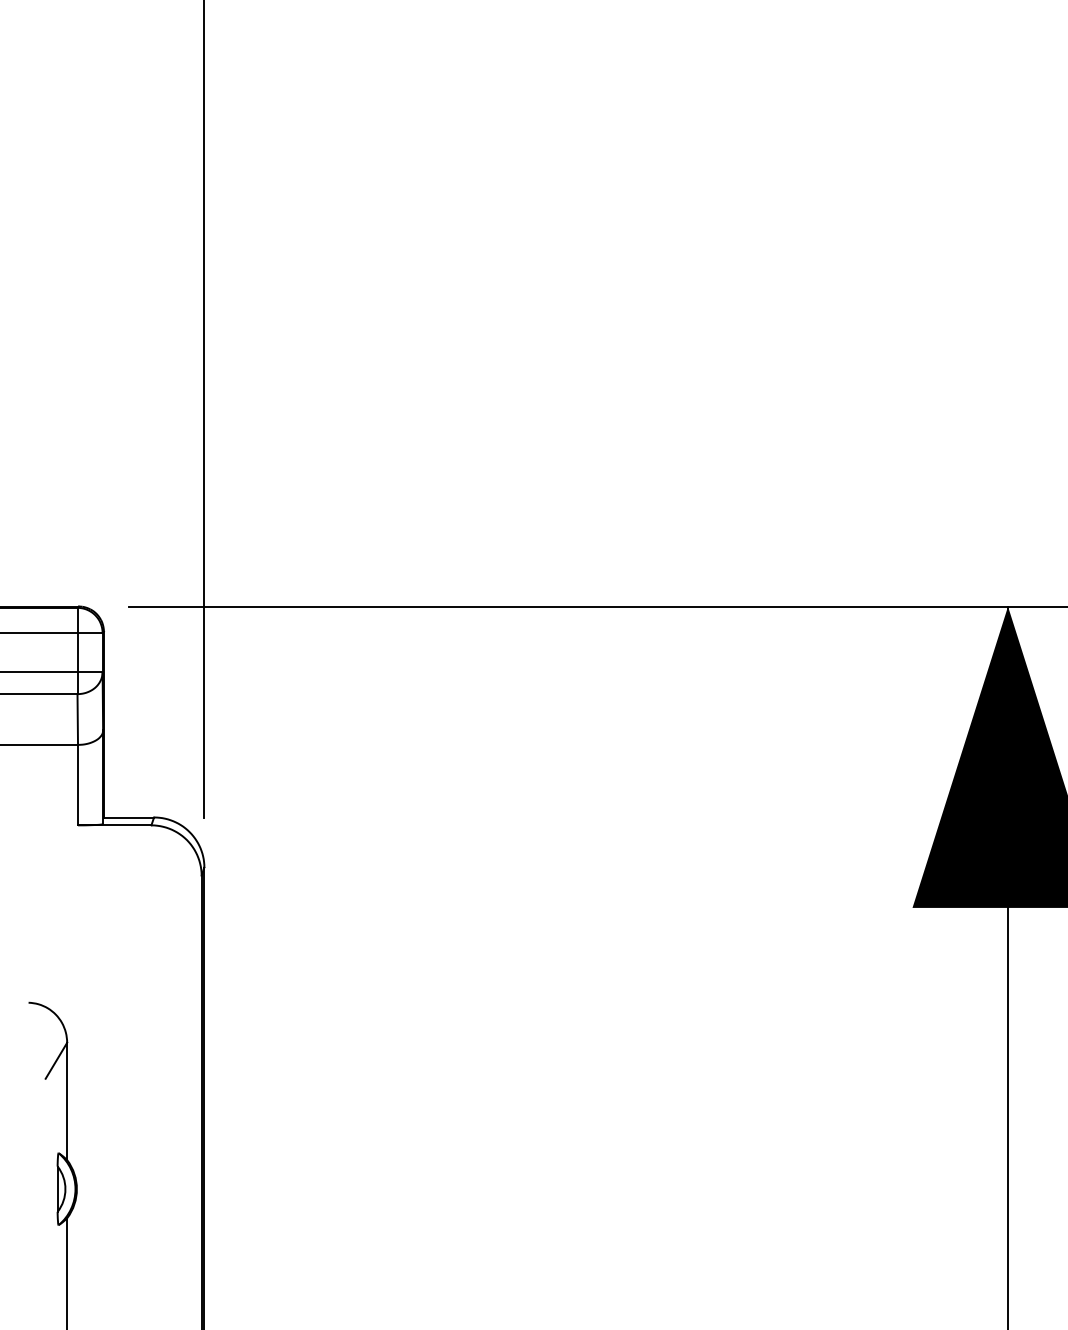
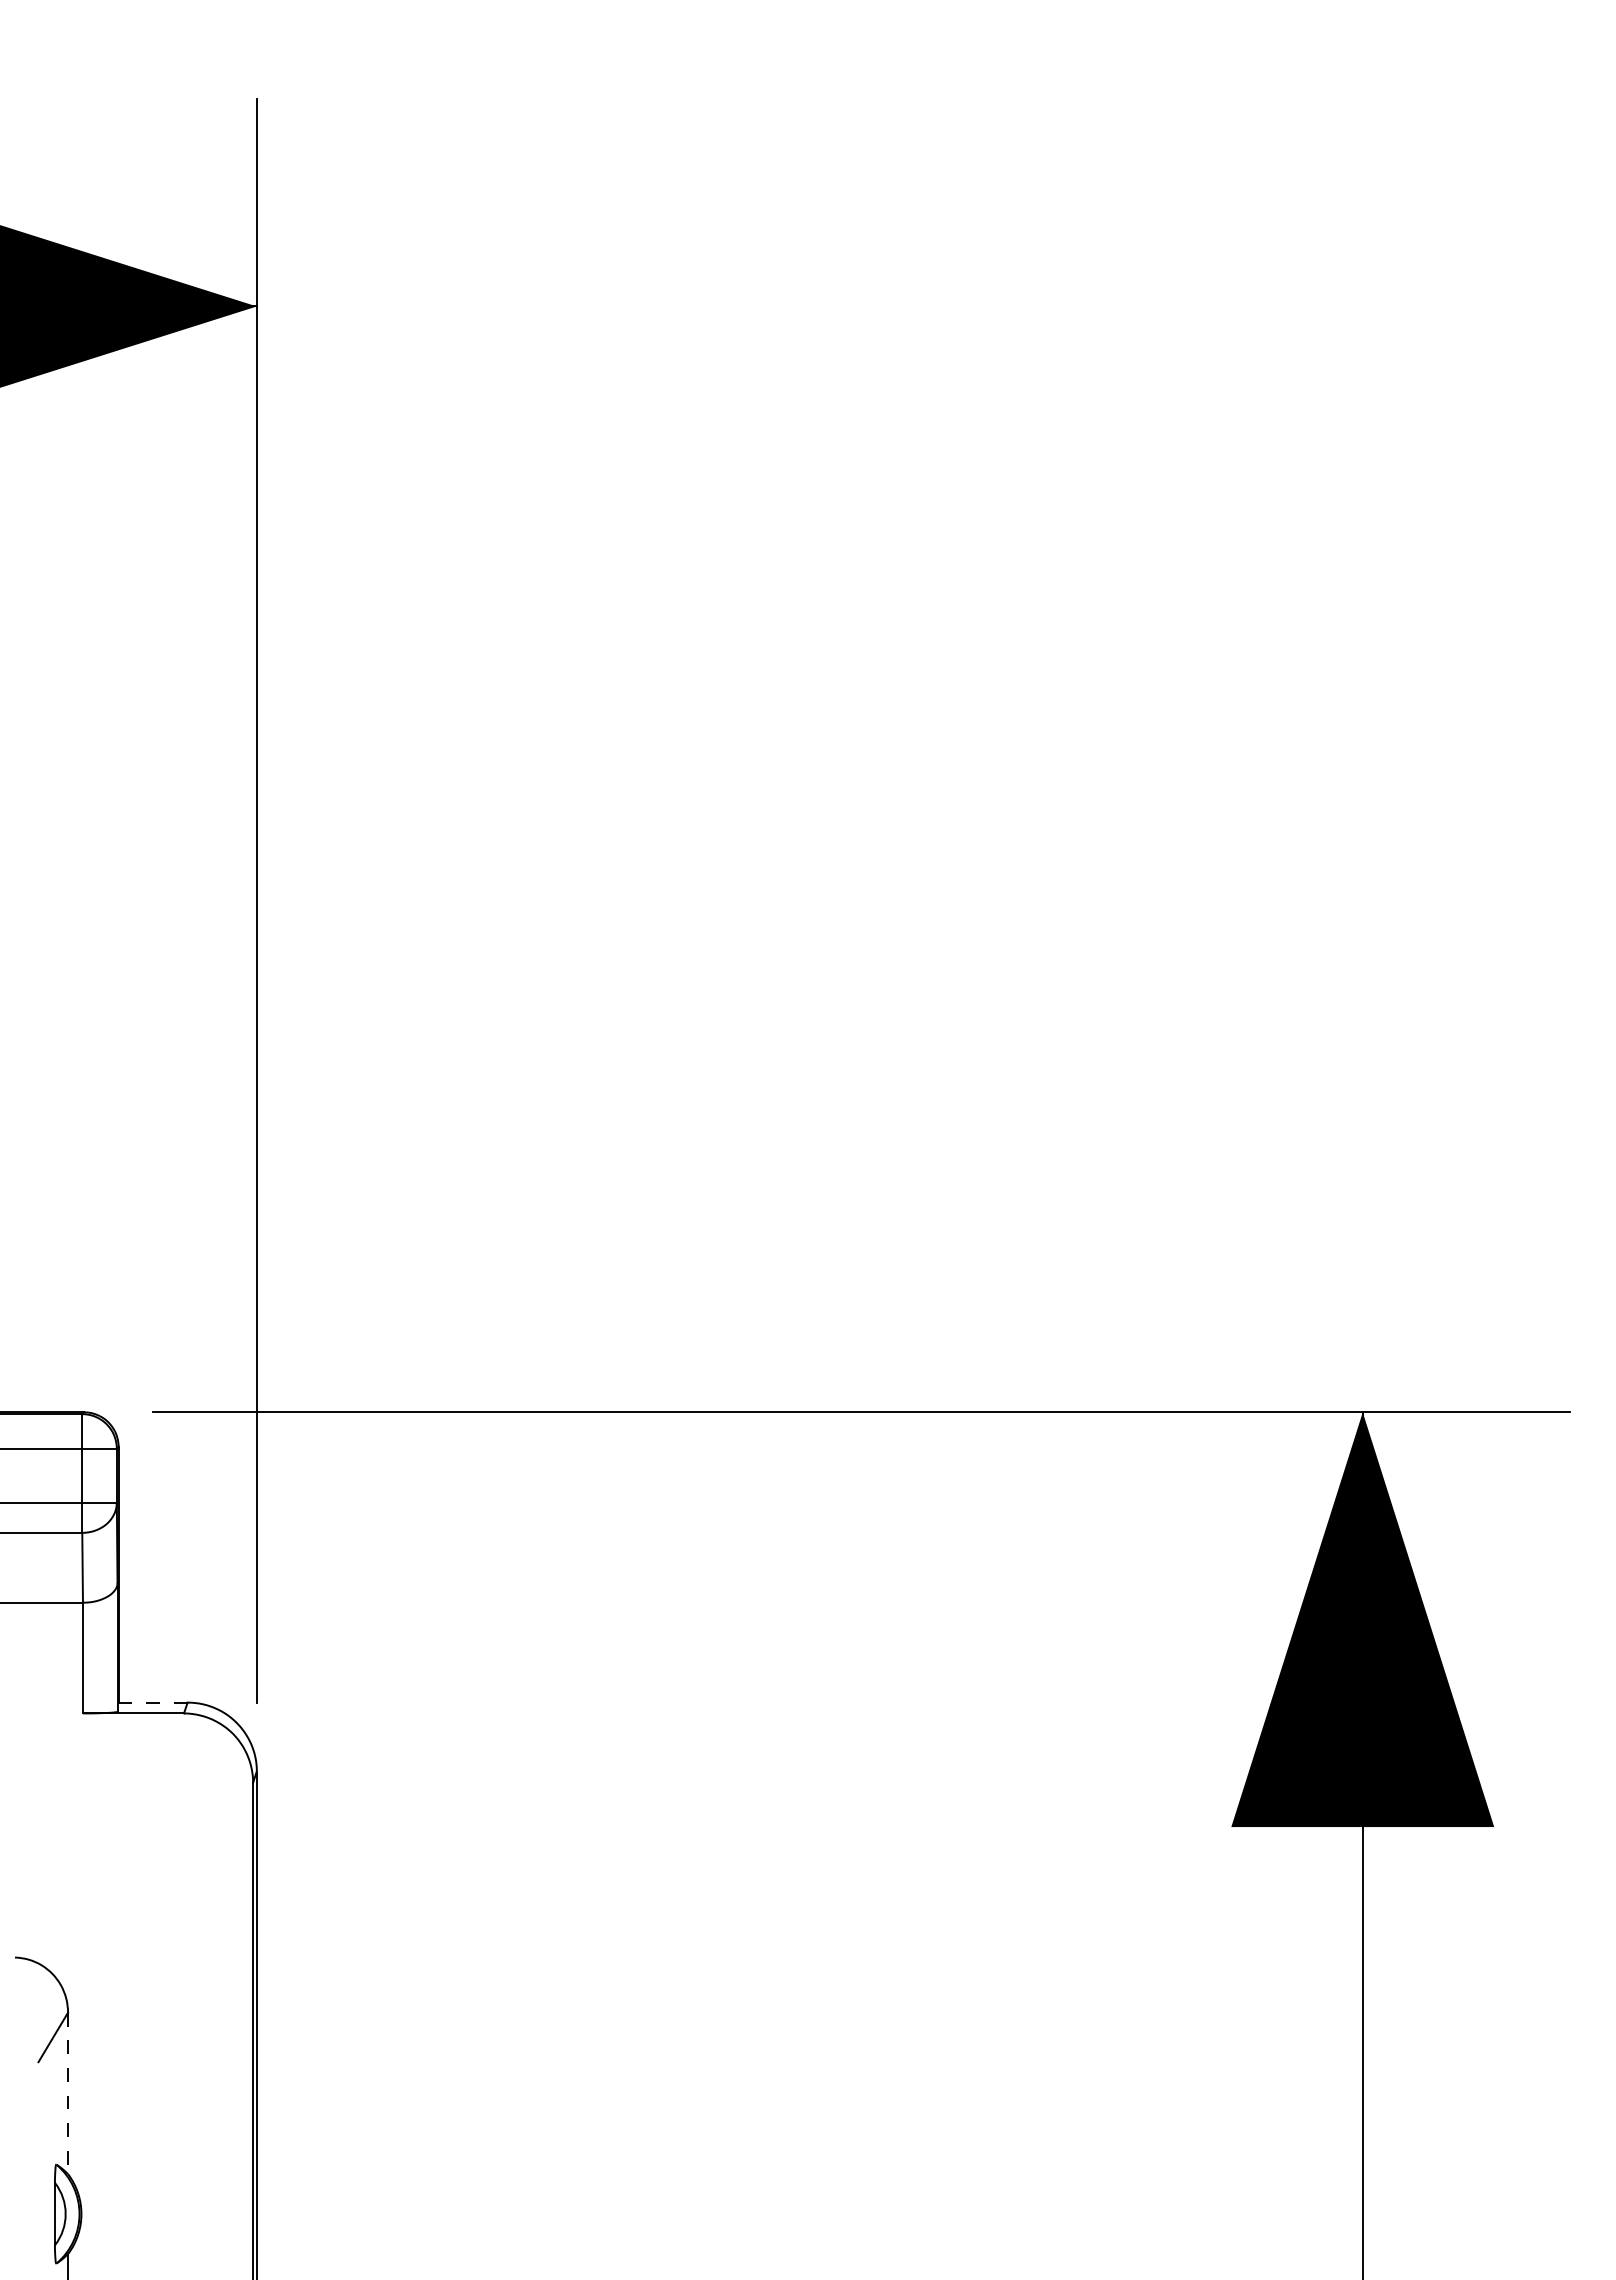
line: (129, 817) -> (153, 1702), solid -> dashed
line: (67, 1101) -> (68, 2093), solid -> dashed

